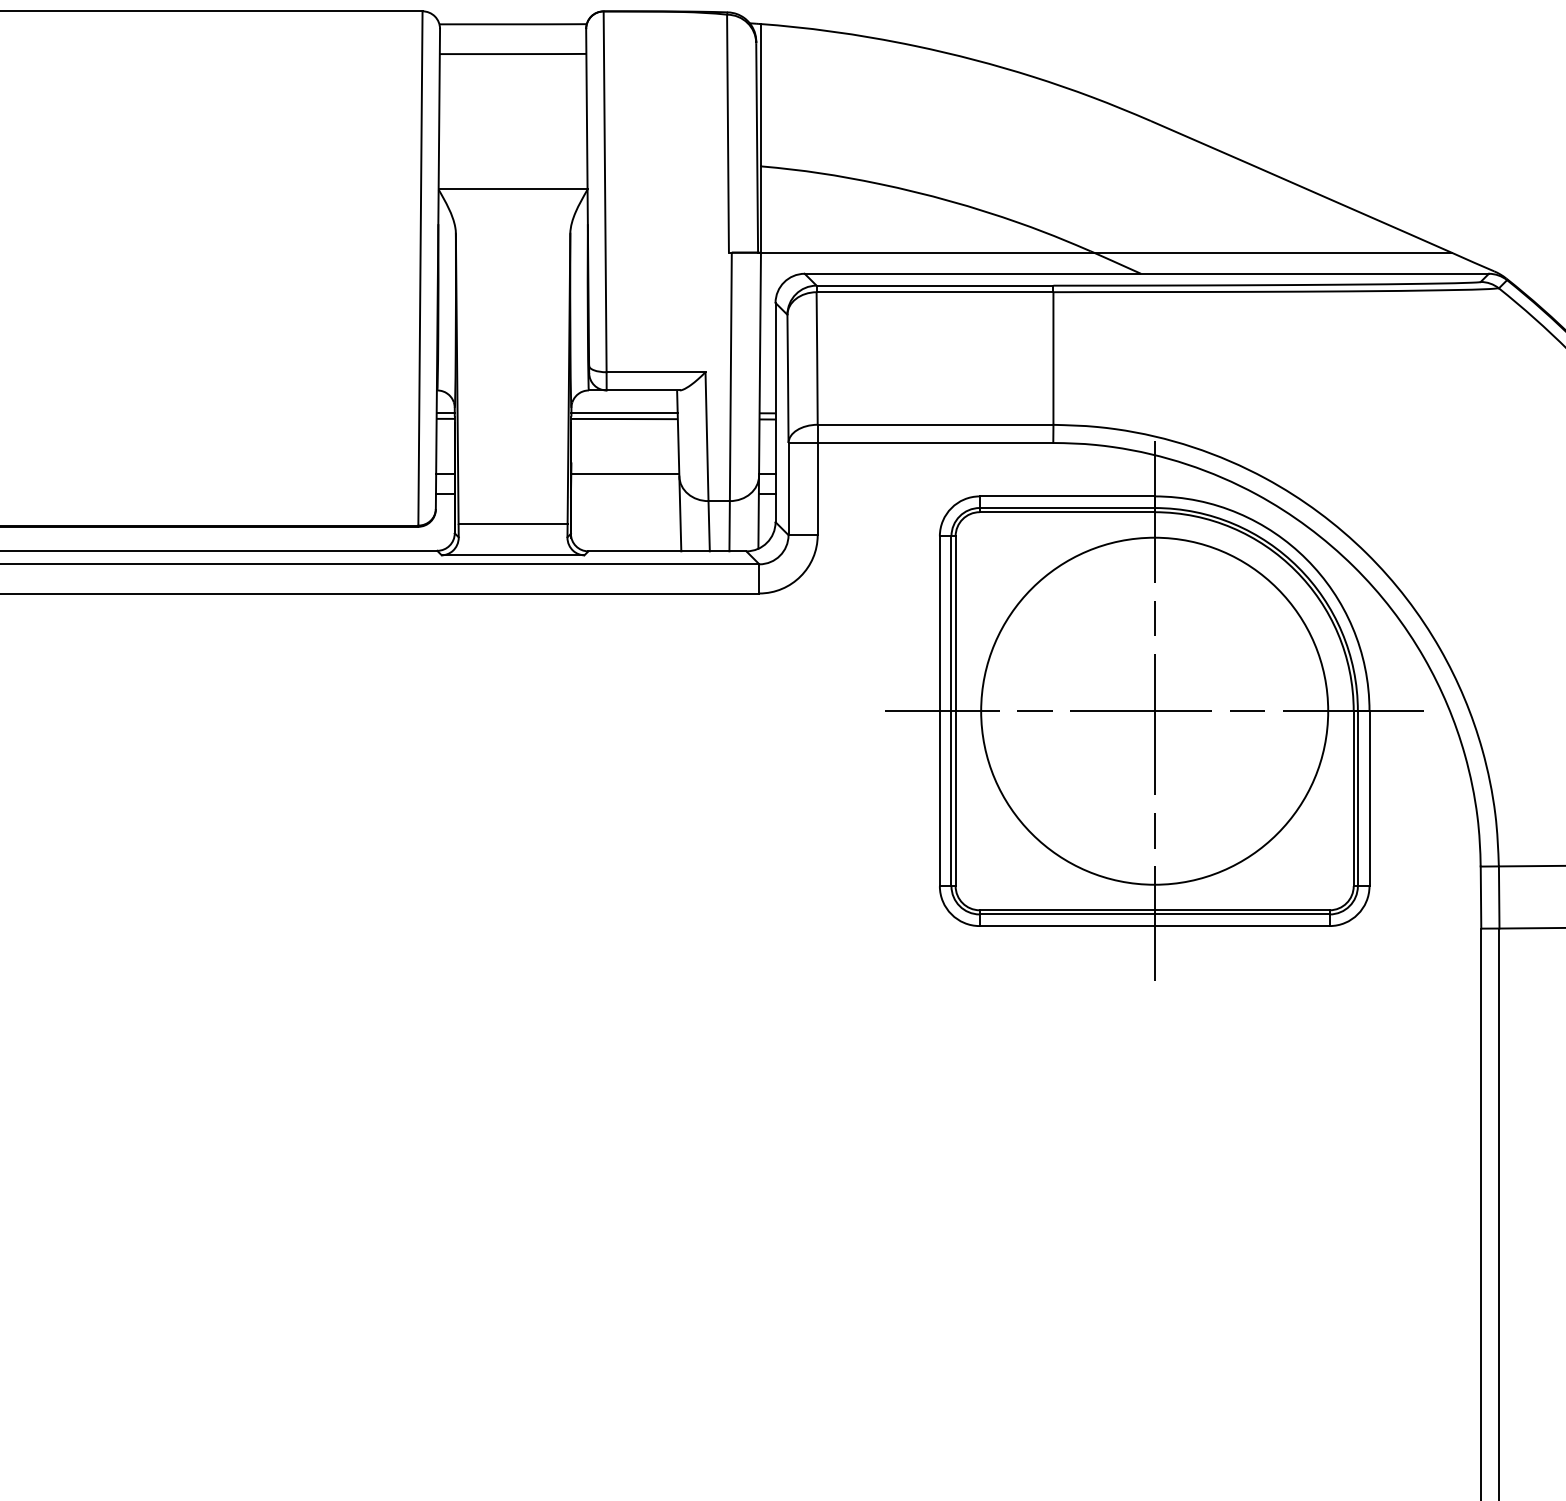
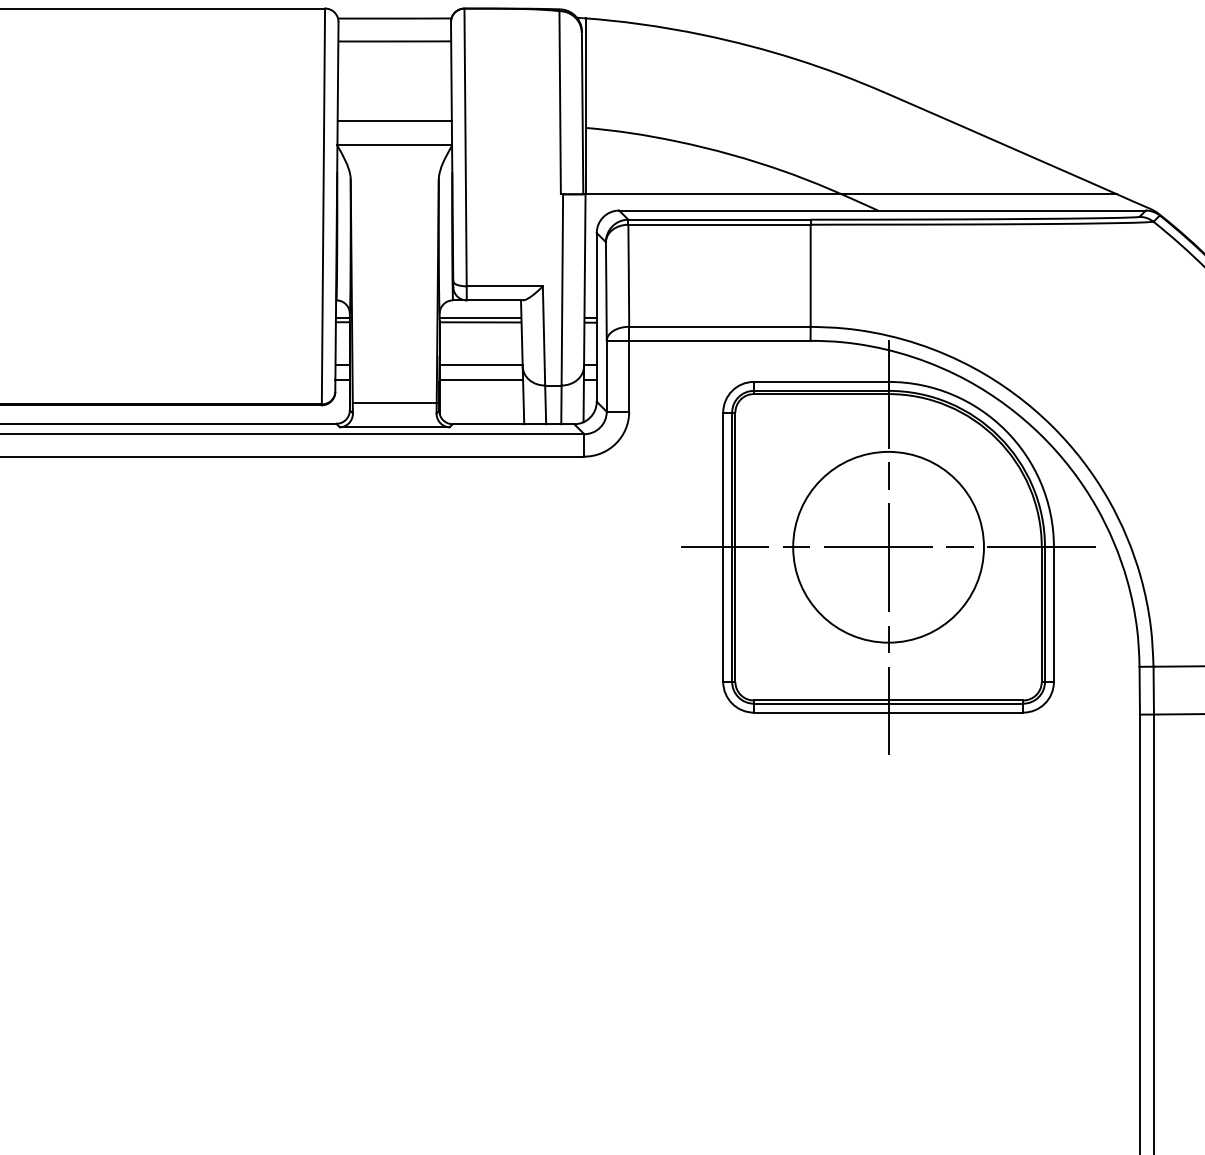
line: (512, 156) -> (394, 120), added
line: (625, 493) -> (481, 379), added
circle: (1154, 710) -> (888, 546), size x0.71

